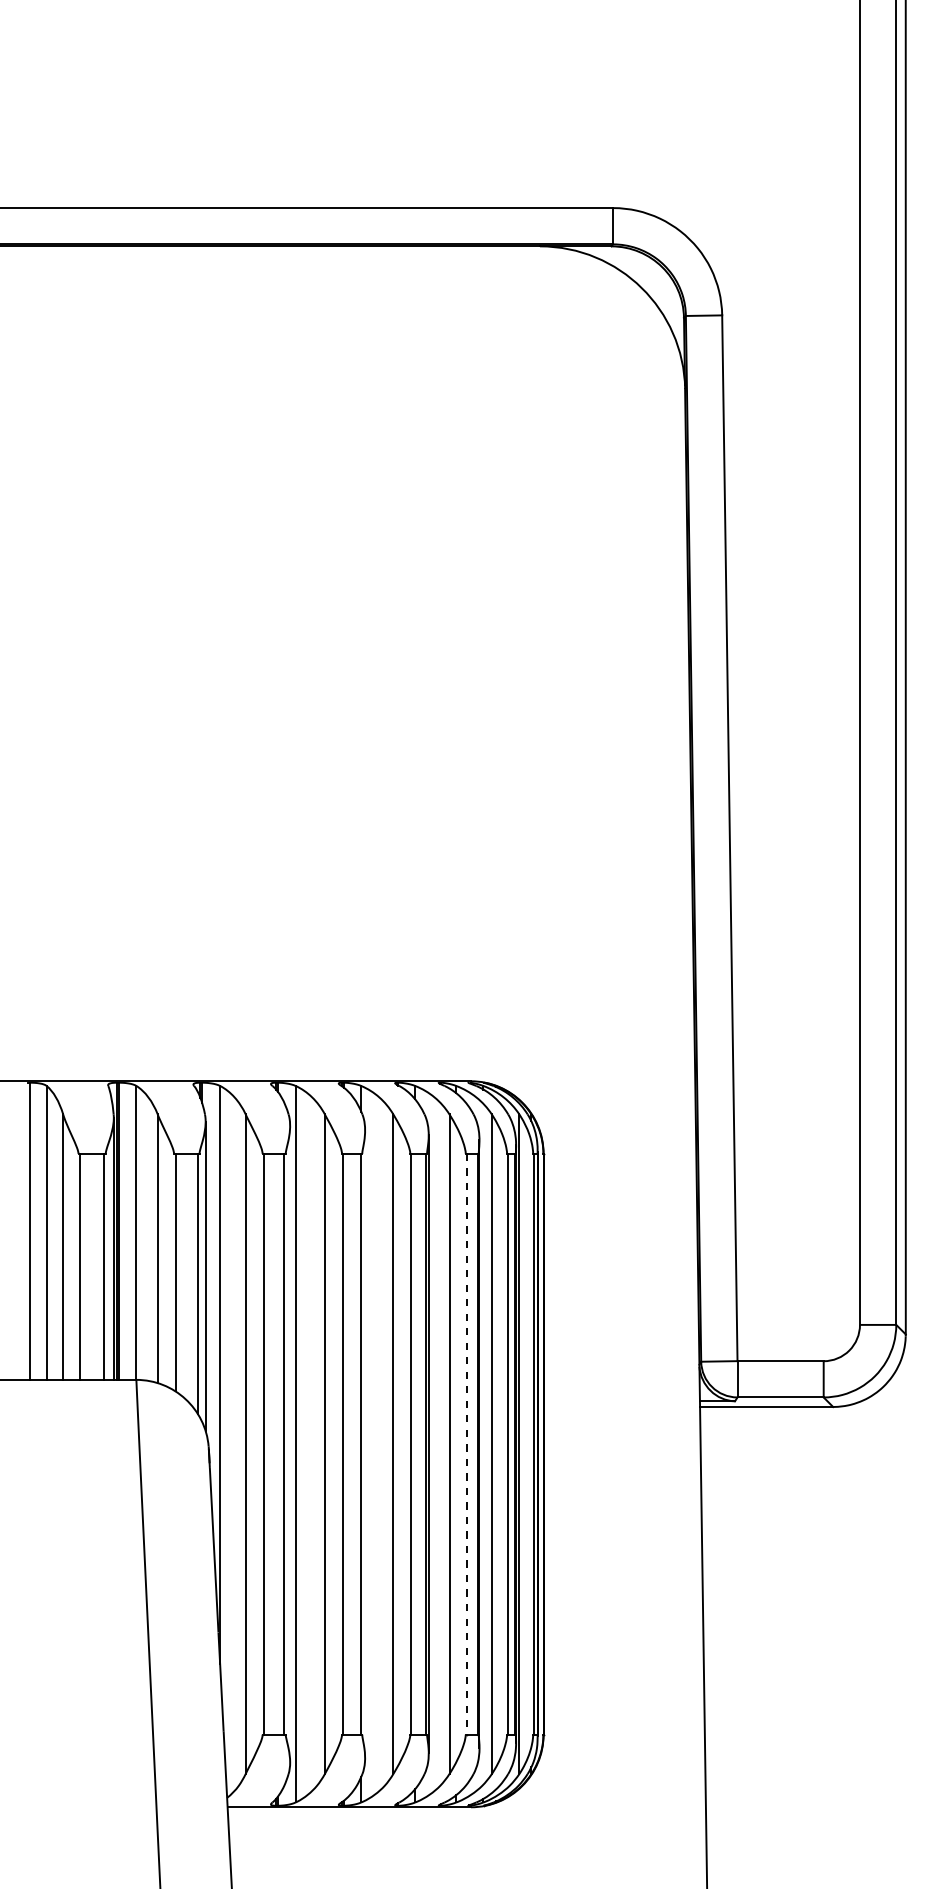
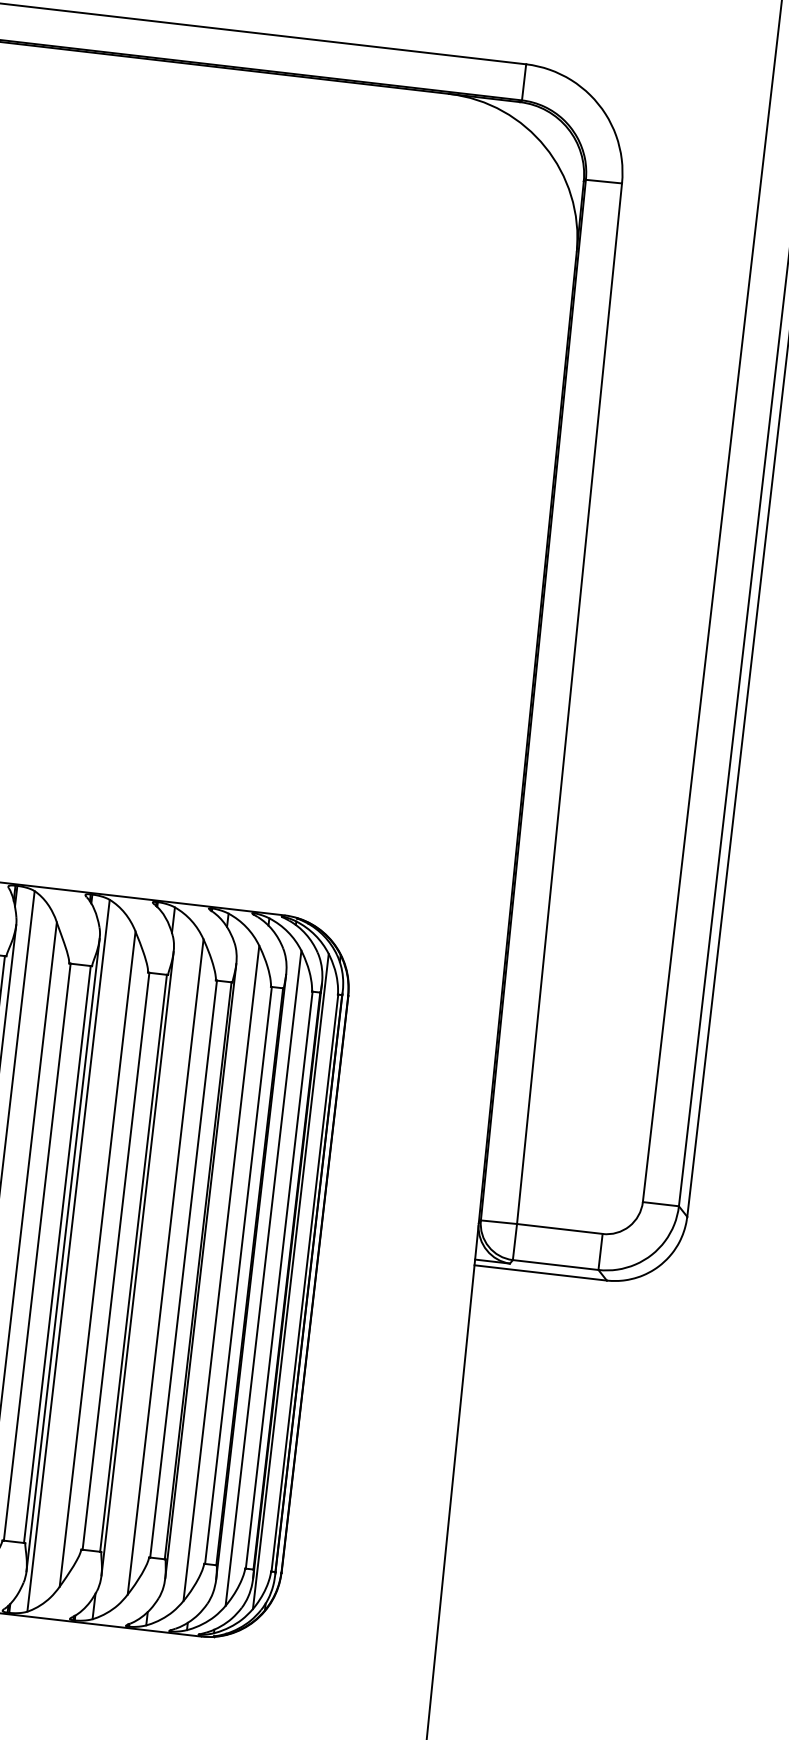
line: (365, 1443) -> (138, 1263), added
line: (290, 1444) -> (63, 1255), added
line: (466, 1444) -> (238, 1275), dashed -> solid

